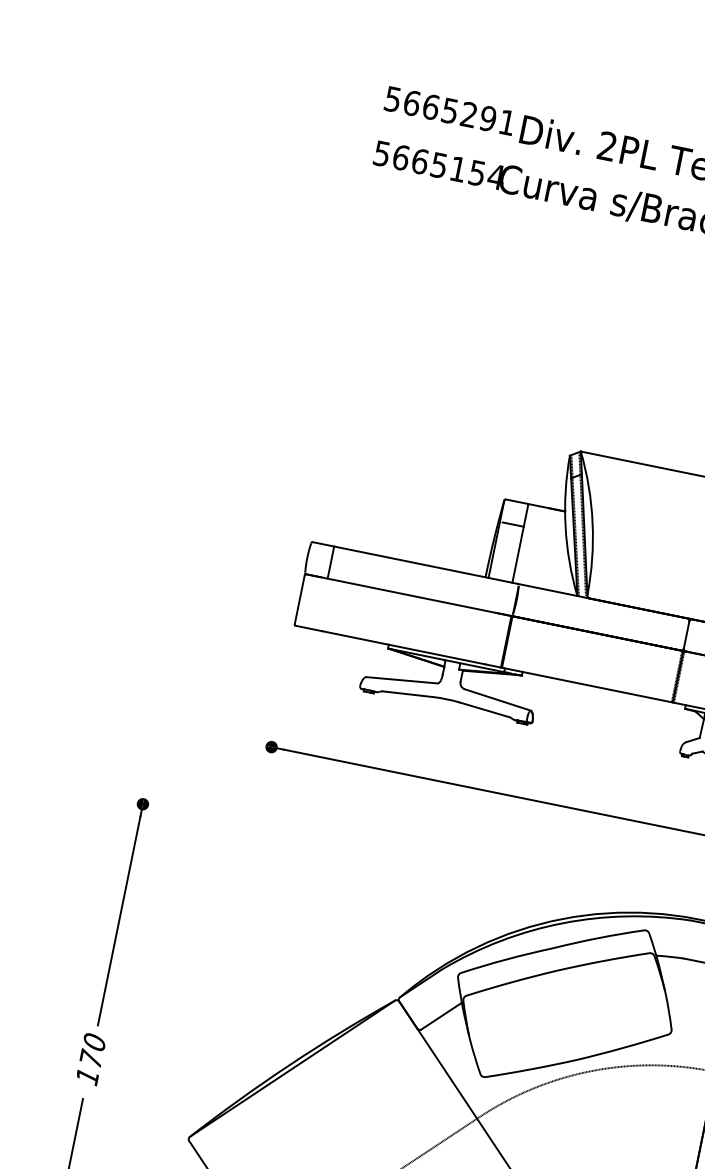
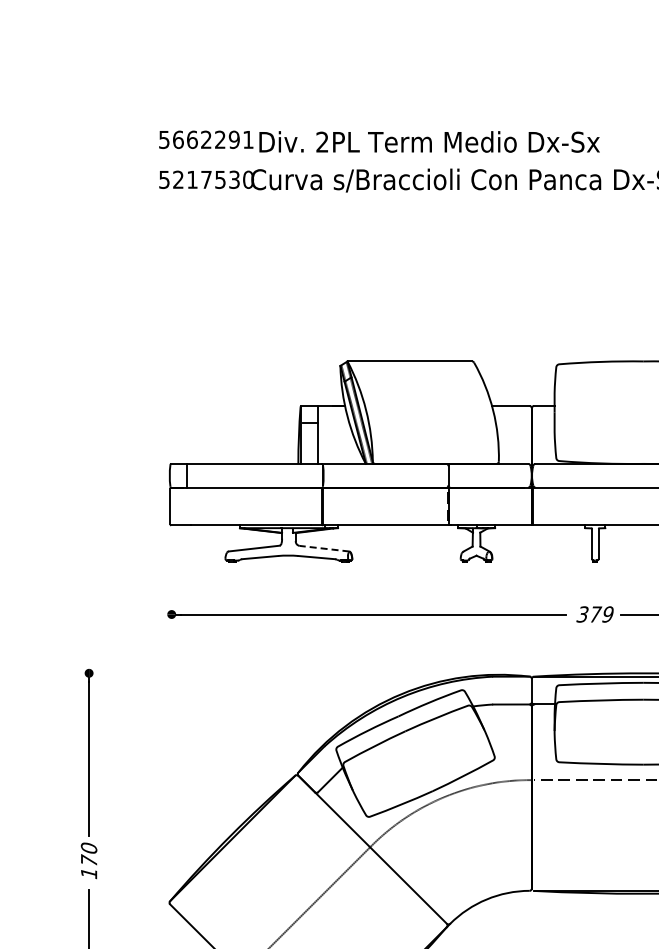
text: (450, 110) -> (206, 139), 5665291 -> 5662291
text: (448, 166) -> (213, 179), 5665154 -> 5217530
line: (497, 699) -> (324, 548), solid -> dashed

